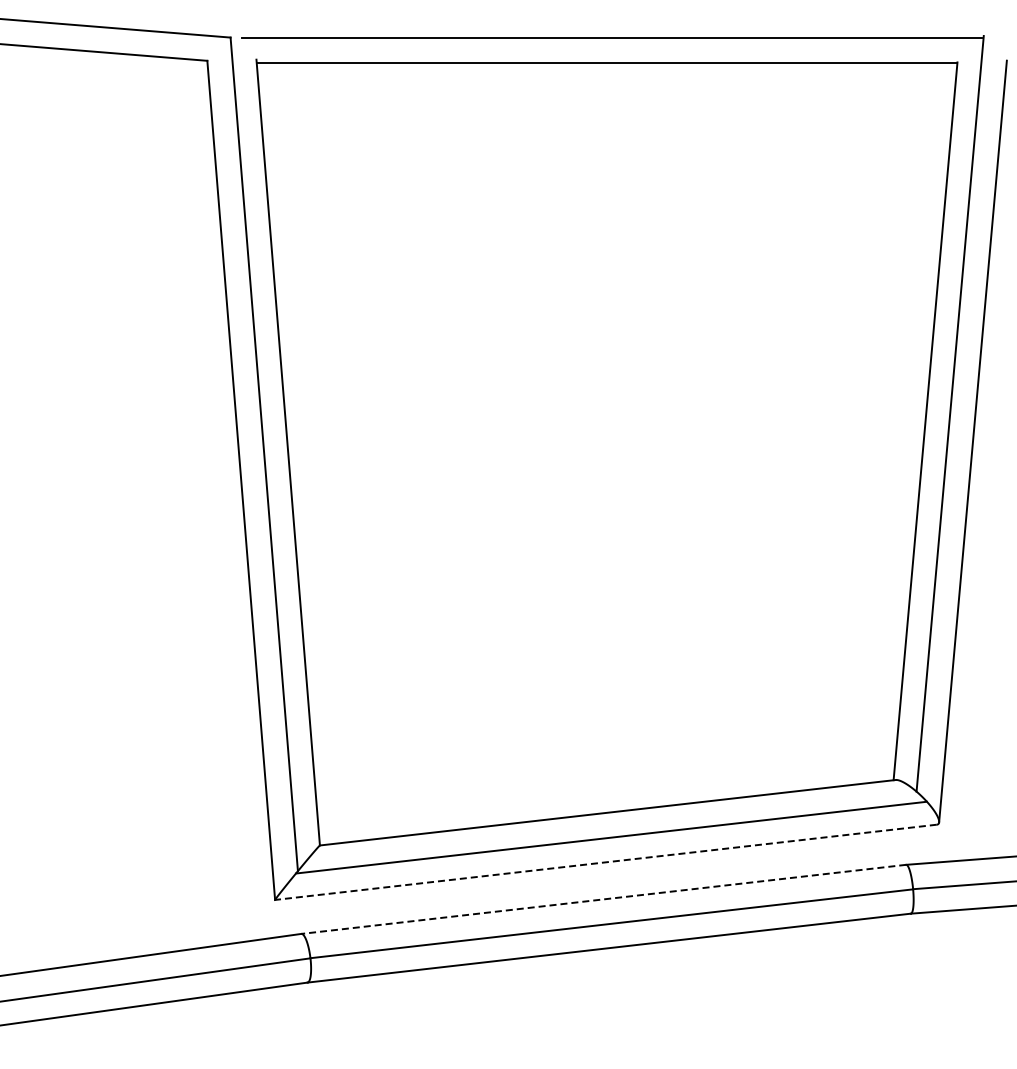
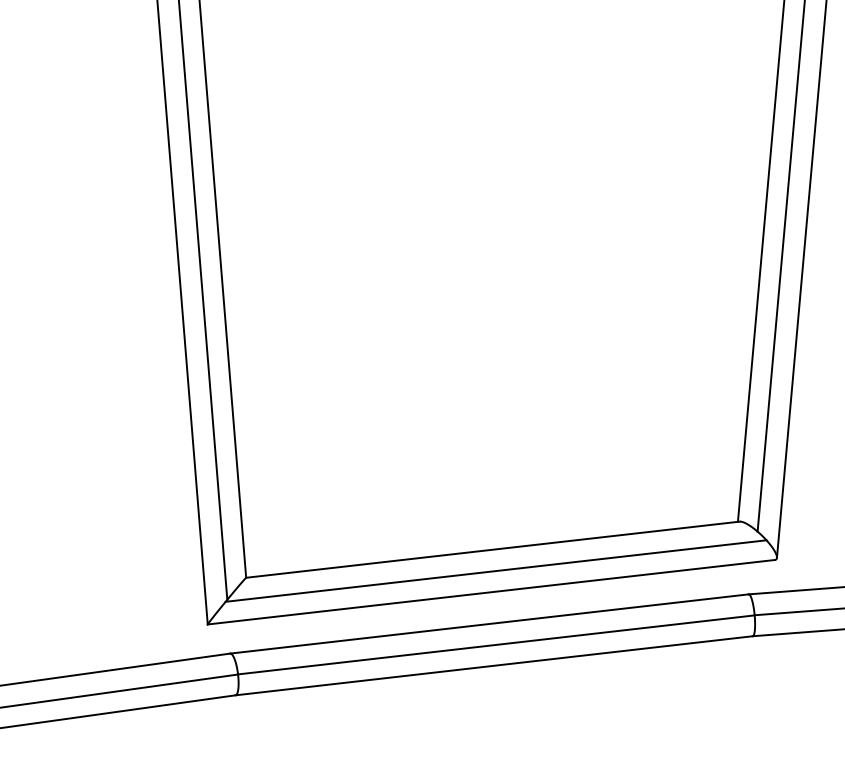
line: (605, 862) -> (490, 592), dashed -> solid
line: (603, 899) -> (489, 624), dashed -> solid

